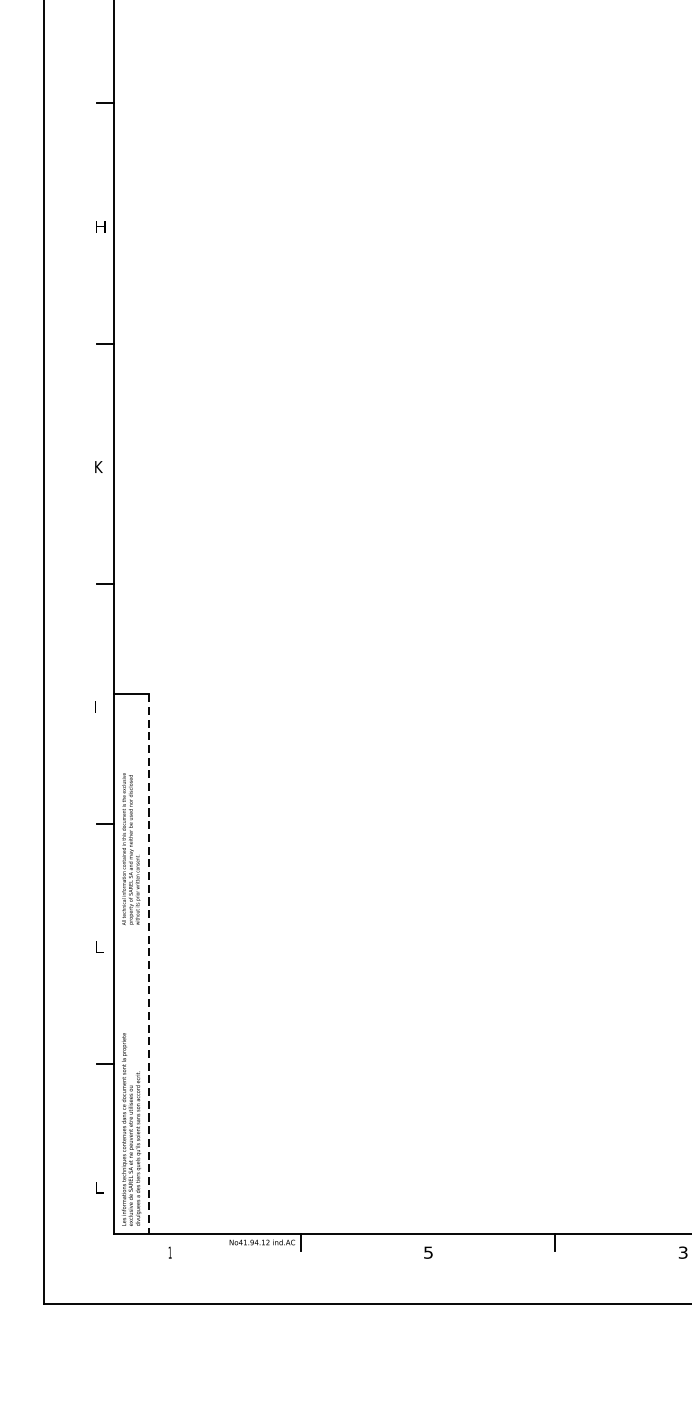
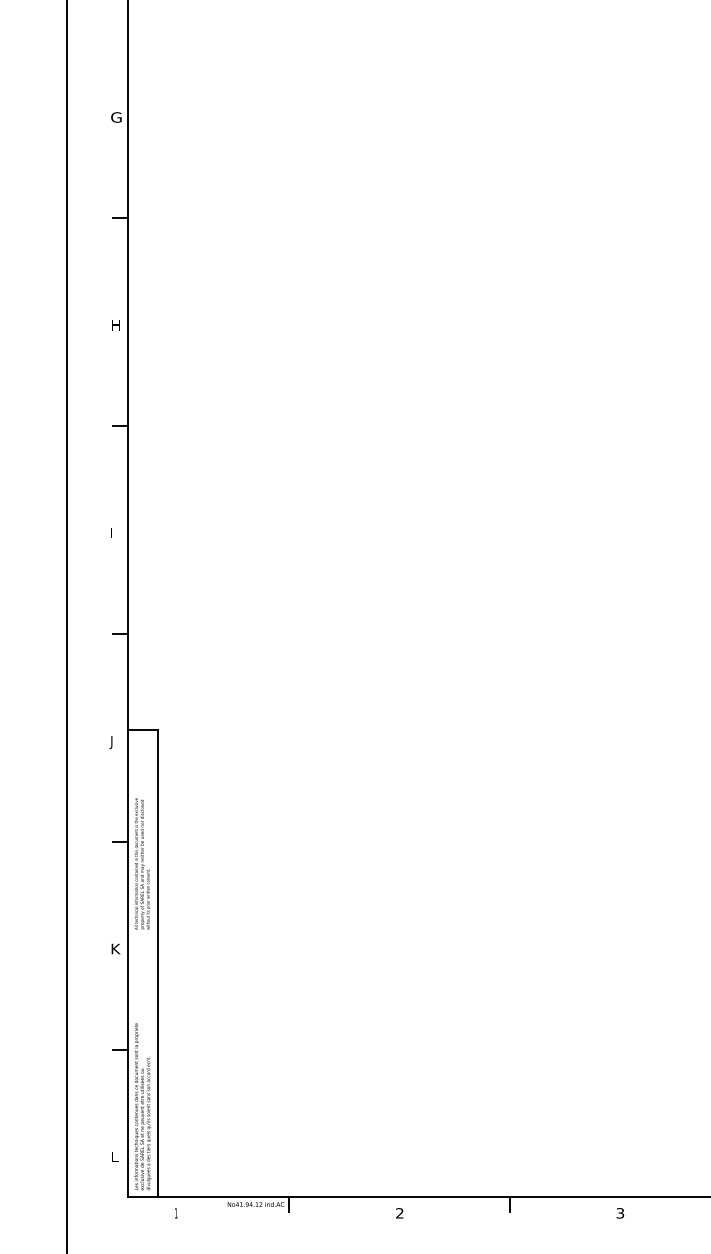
text: (98, 467) -> (114, 533), K -> I
text: (94, 708) -> (110, 742), I -> J
text: (99, 946) -> (115, 948), L -> K
line: (149, 964) -> (158, 963), dashed -> solid
text: (428, 1252) -> (399, 1213), 5 -> 2

